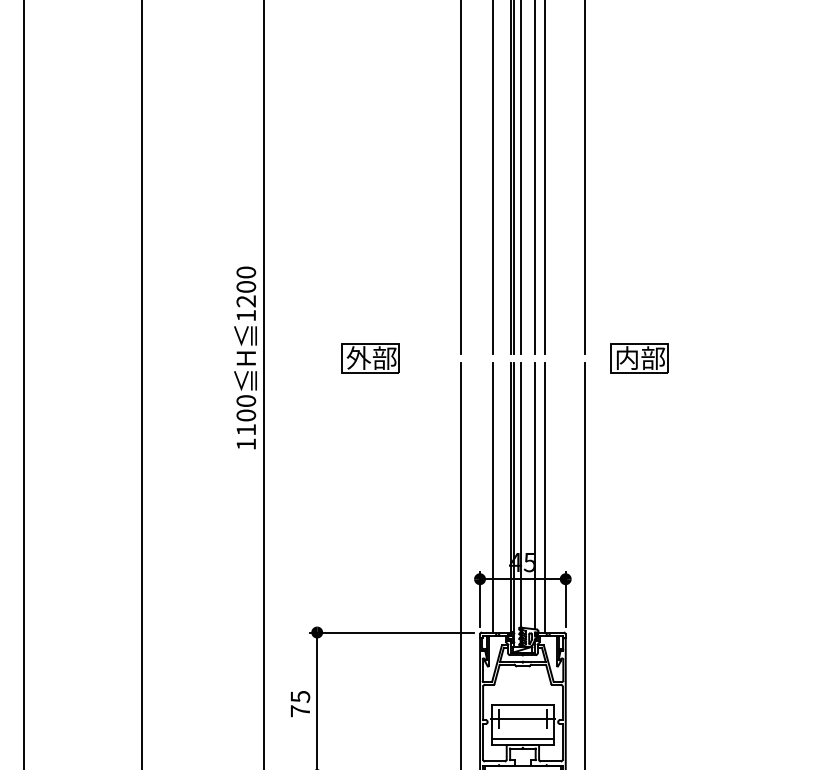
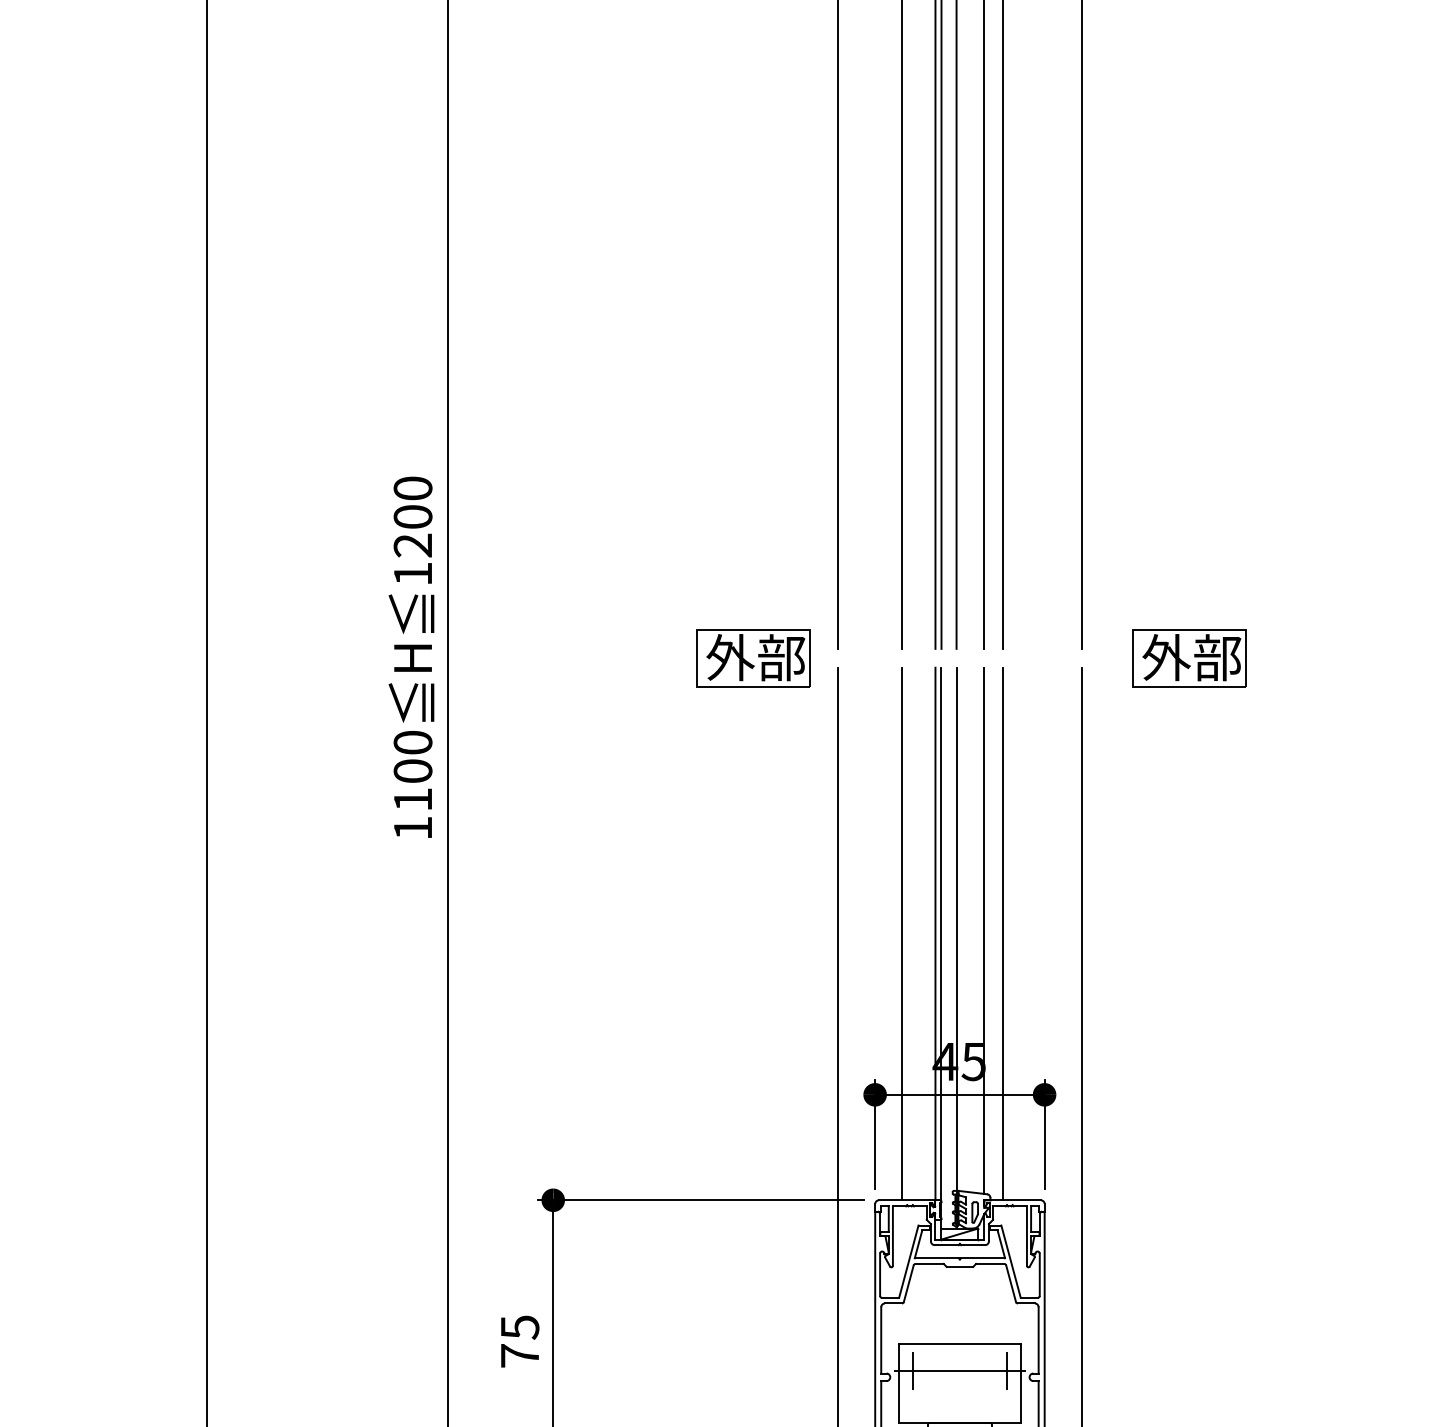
text: (627, 357) -> (1166, 656), 内部 -> 外部
part: (370, 358) -> (753, 658), moved
line: (522, 739) -> (959, 1411), removed

